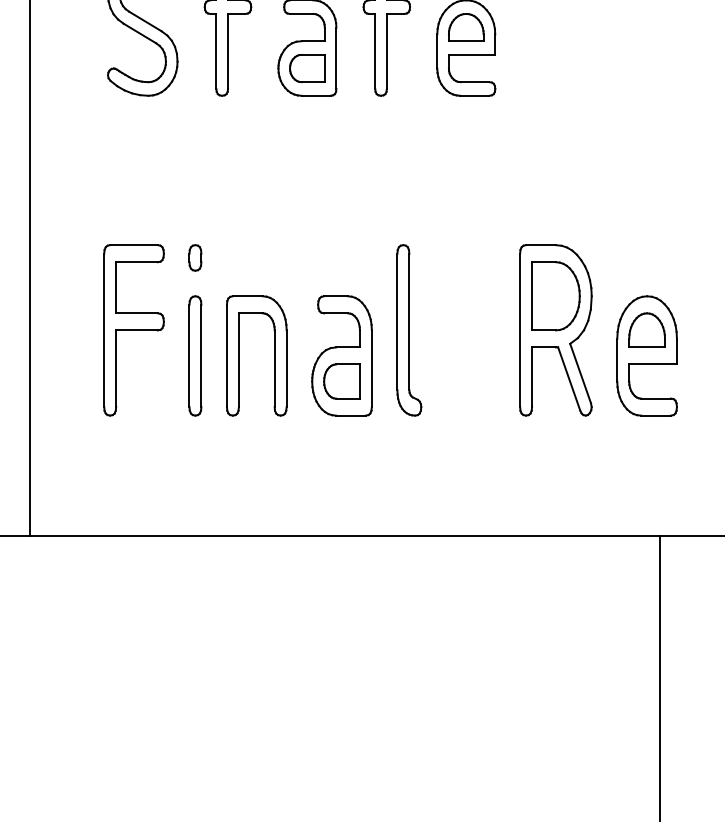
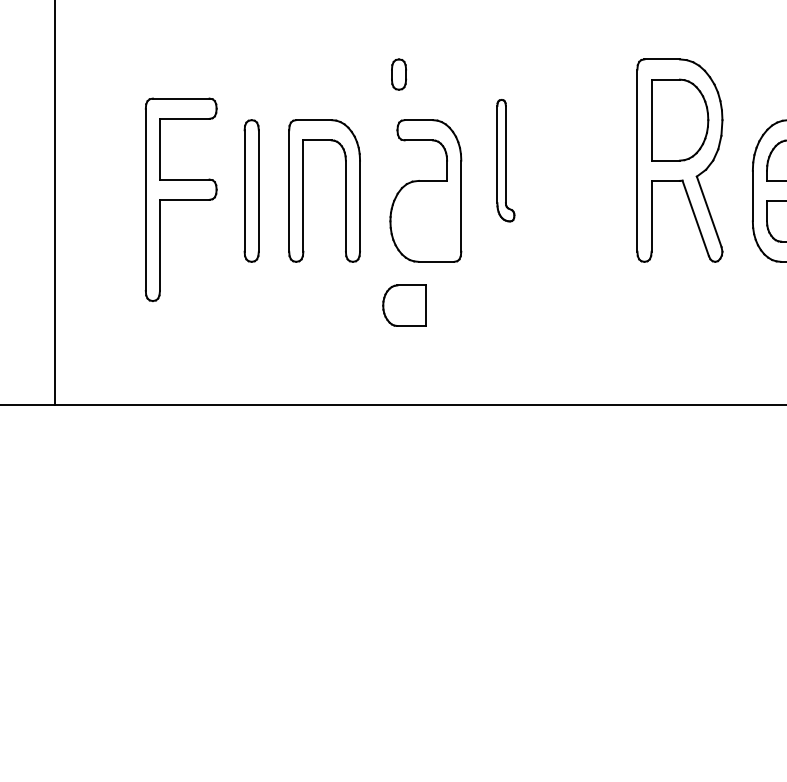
part: (195, 257) -> (399, 74), moved
part: (133, 330) -> (180, 199), moved
part: (409, 330) -> (506, 160), size x0.6
part: (341, 381) -> (403, 305), moved

